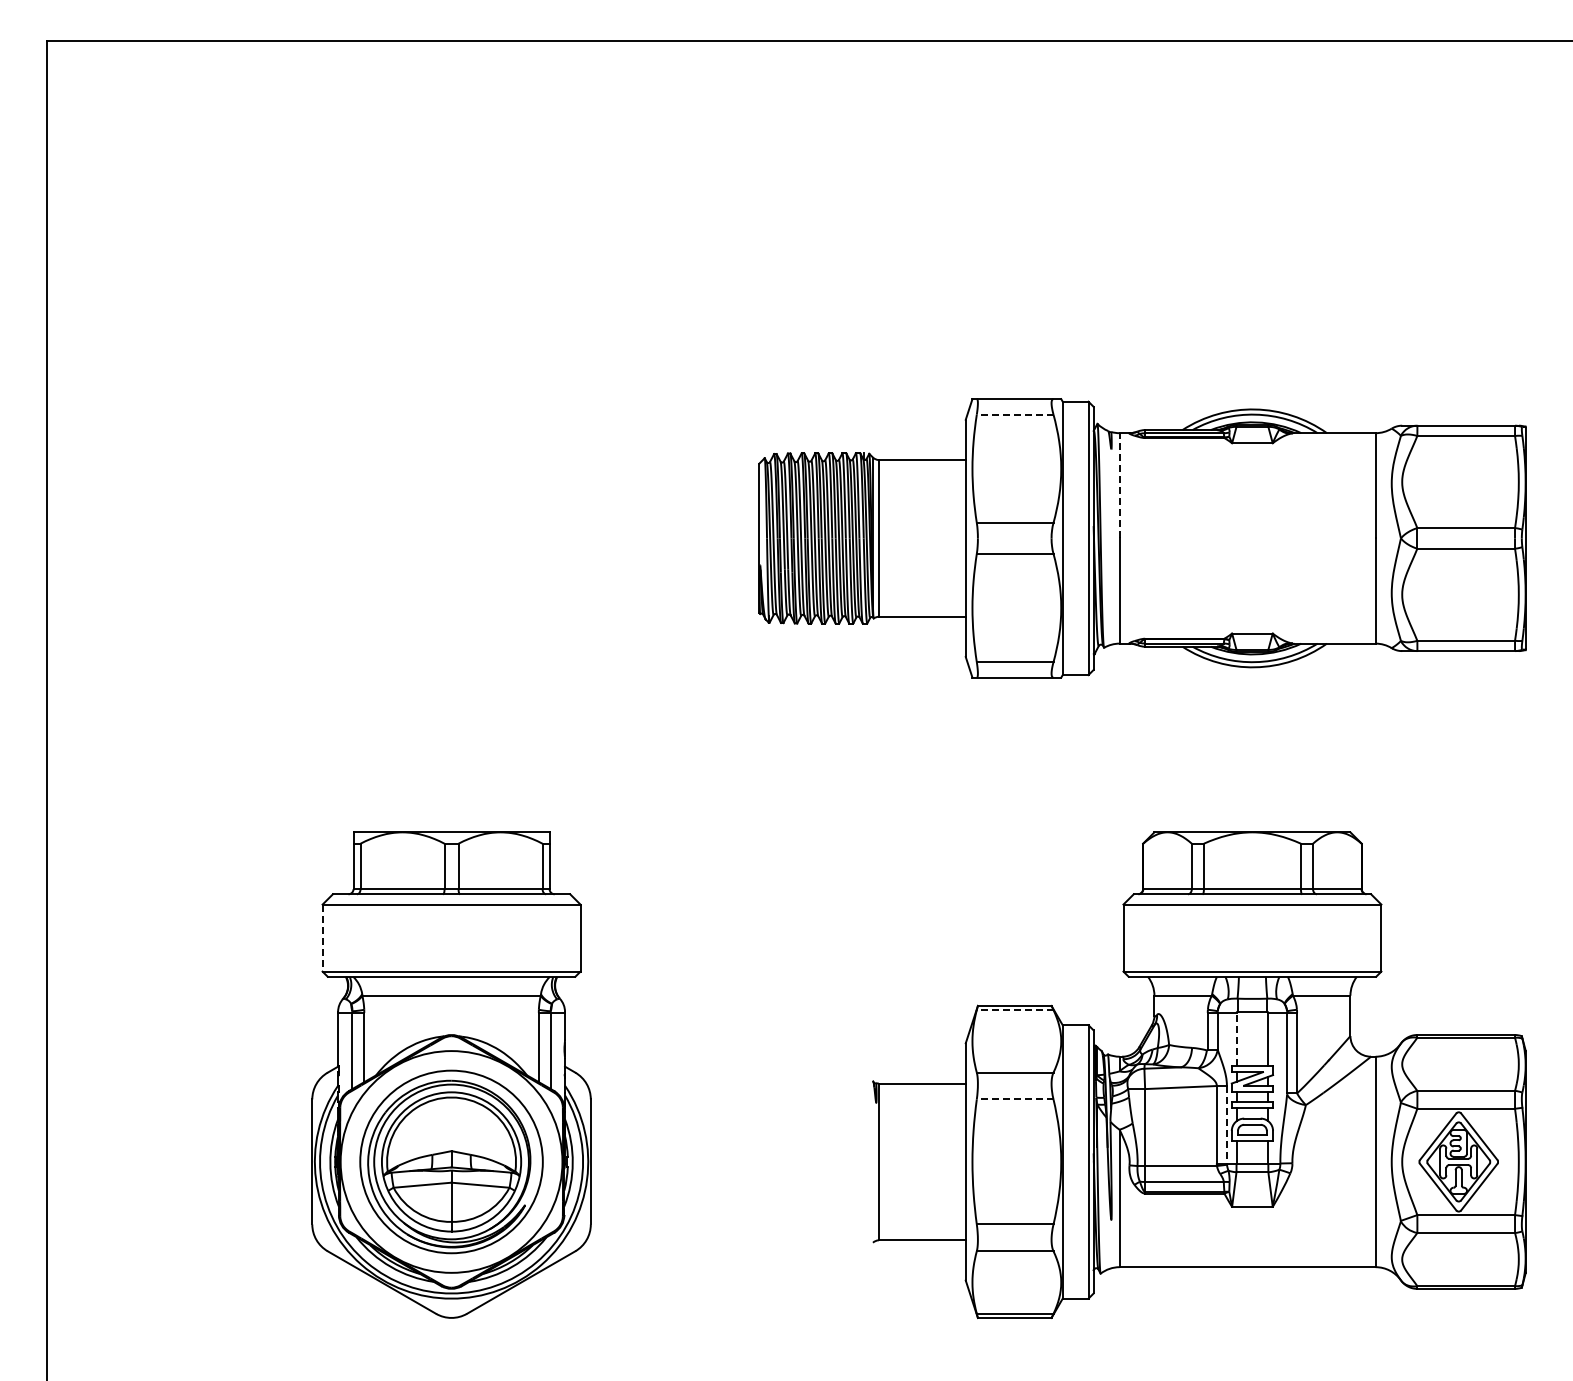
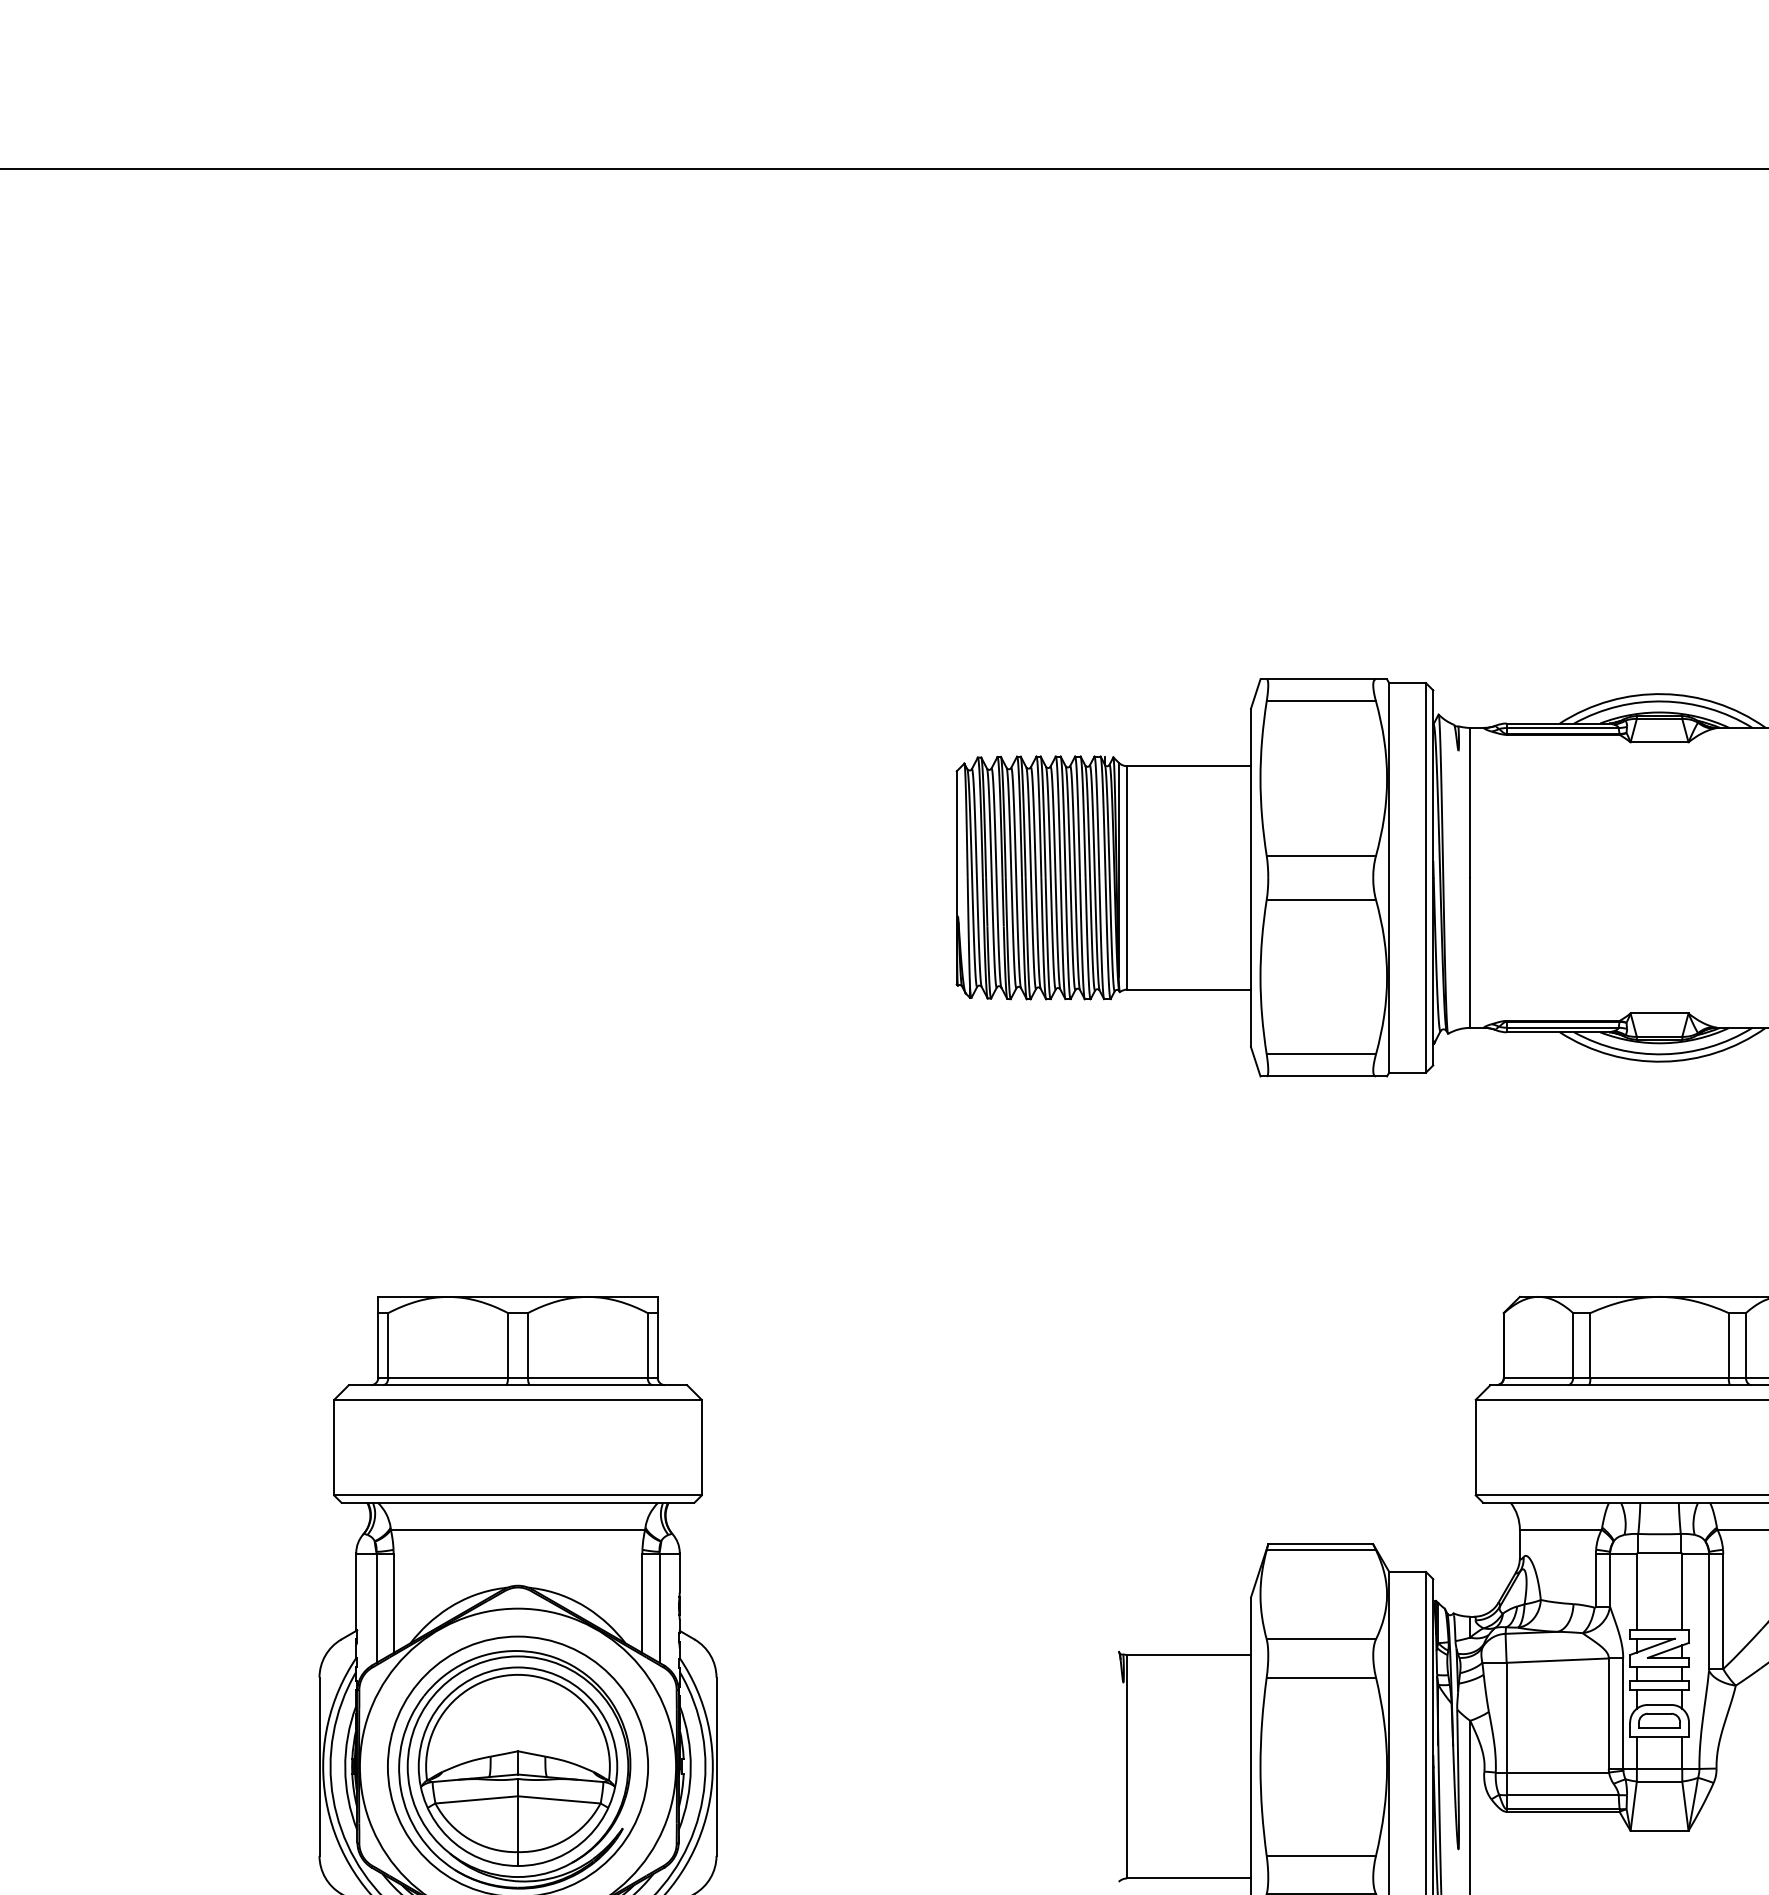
line: (1014, 414) -> (1320, 701), dashed -> solid
line: (1119, 485) -> (1470, 802), dashed -> solid
line: (322, 938) -> (334, 1448), dashed -> solid
line: (1014, 1010) -> (1320, 1550), dashed -> solid
line: (1236, 1039) -> (1636, 1592), dashed -> solid
line: (1014, 1099) -> (1320, 1677), dashed -> solid
line: (1226, 1124) -> (1622, 1713), dashed -> solid

